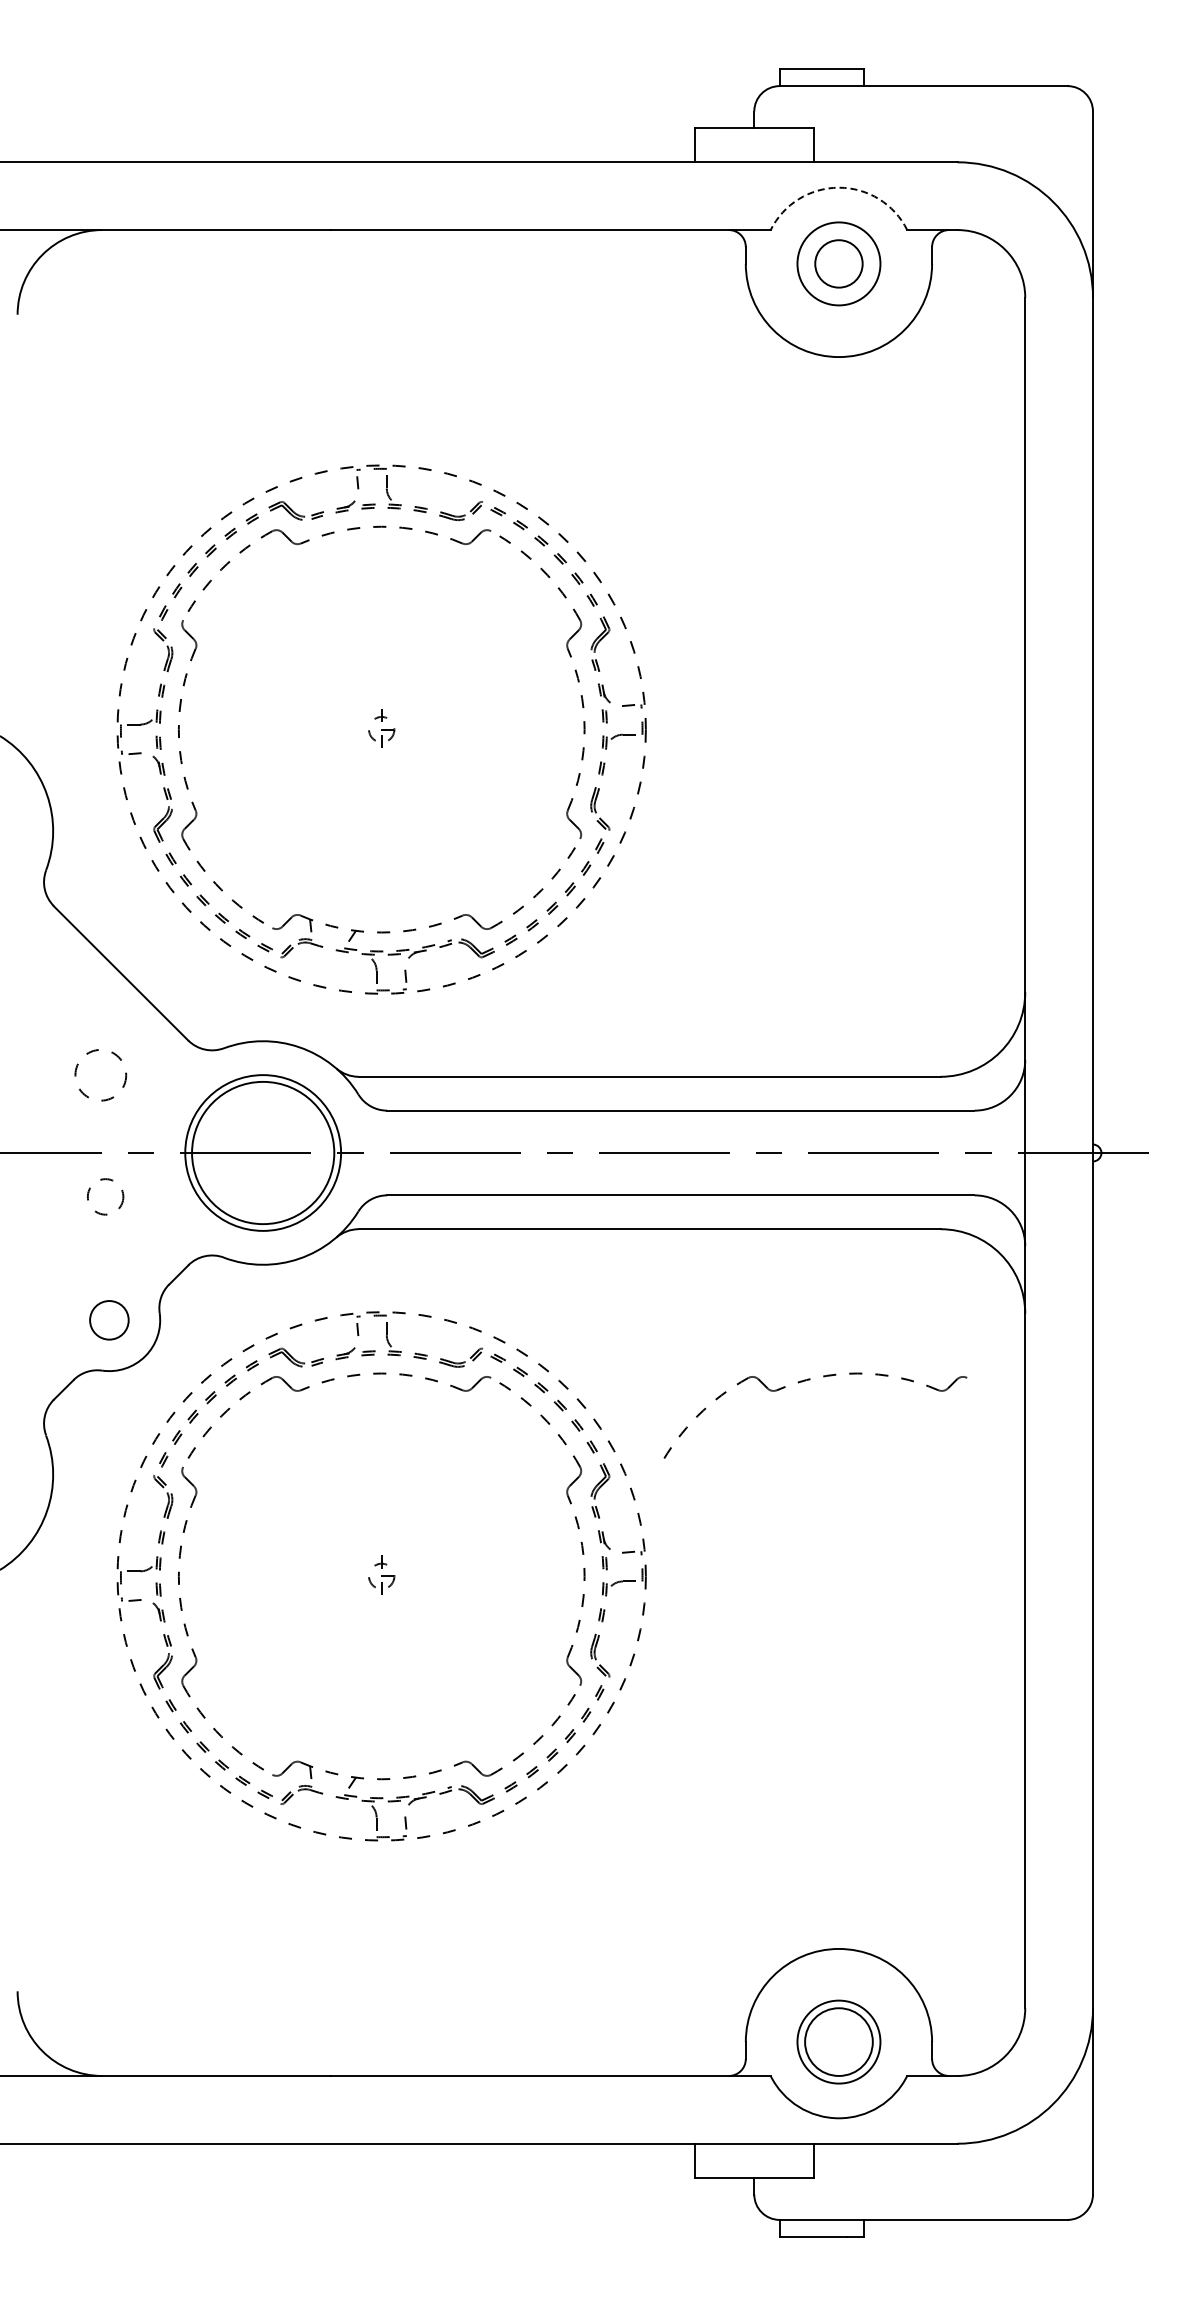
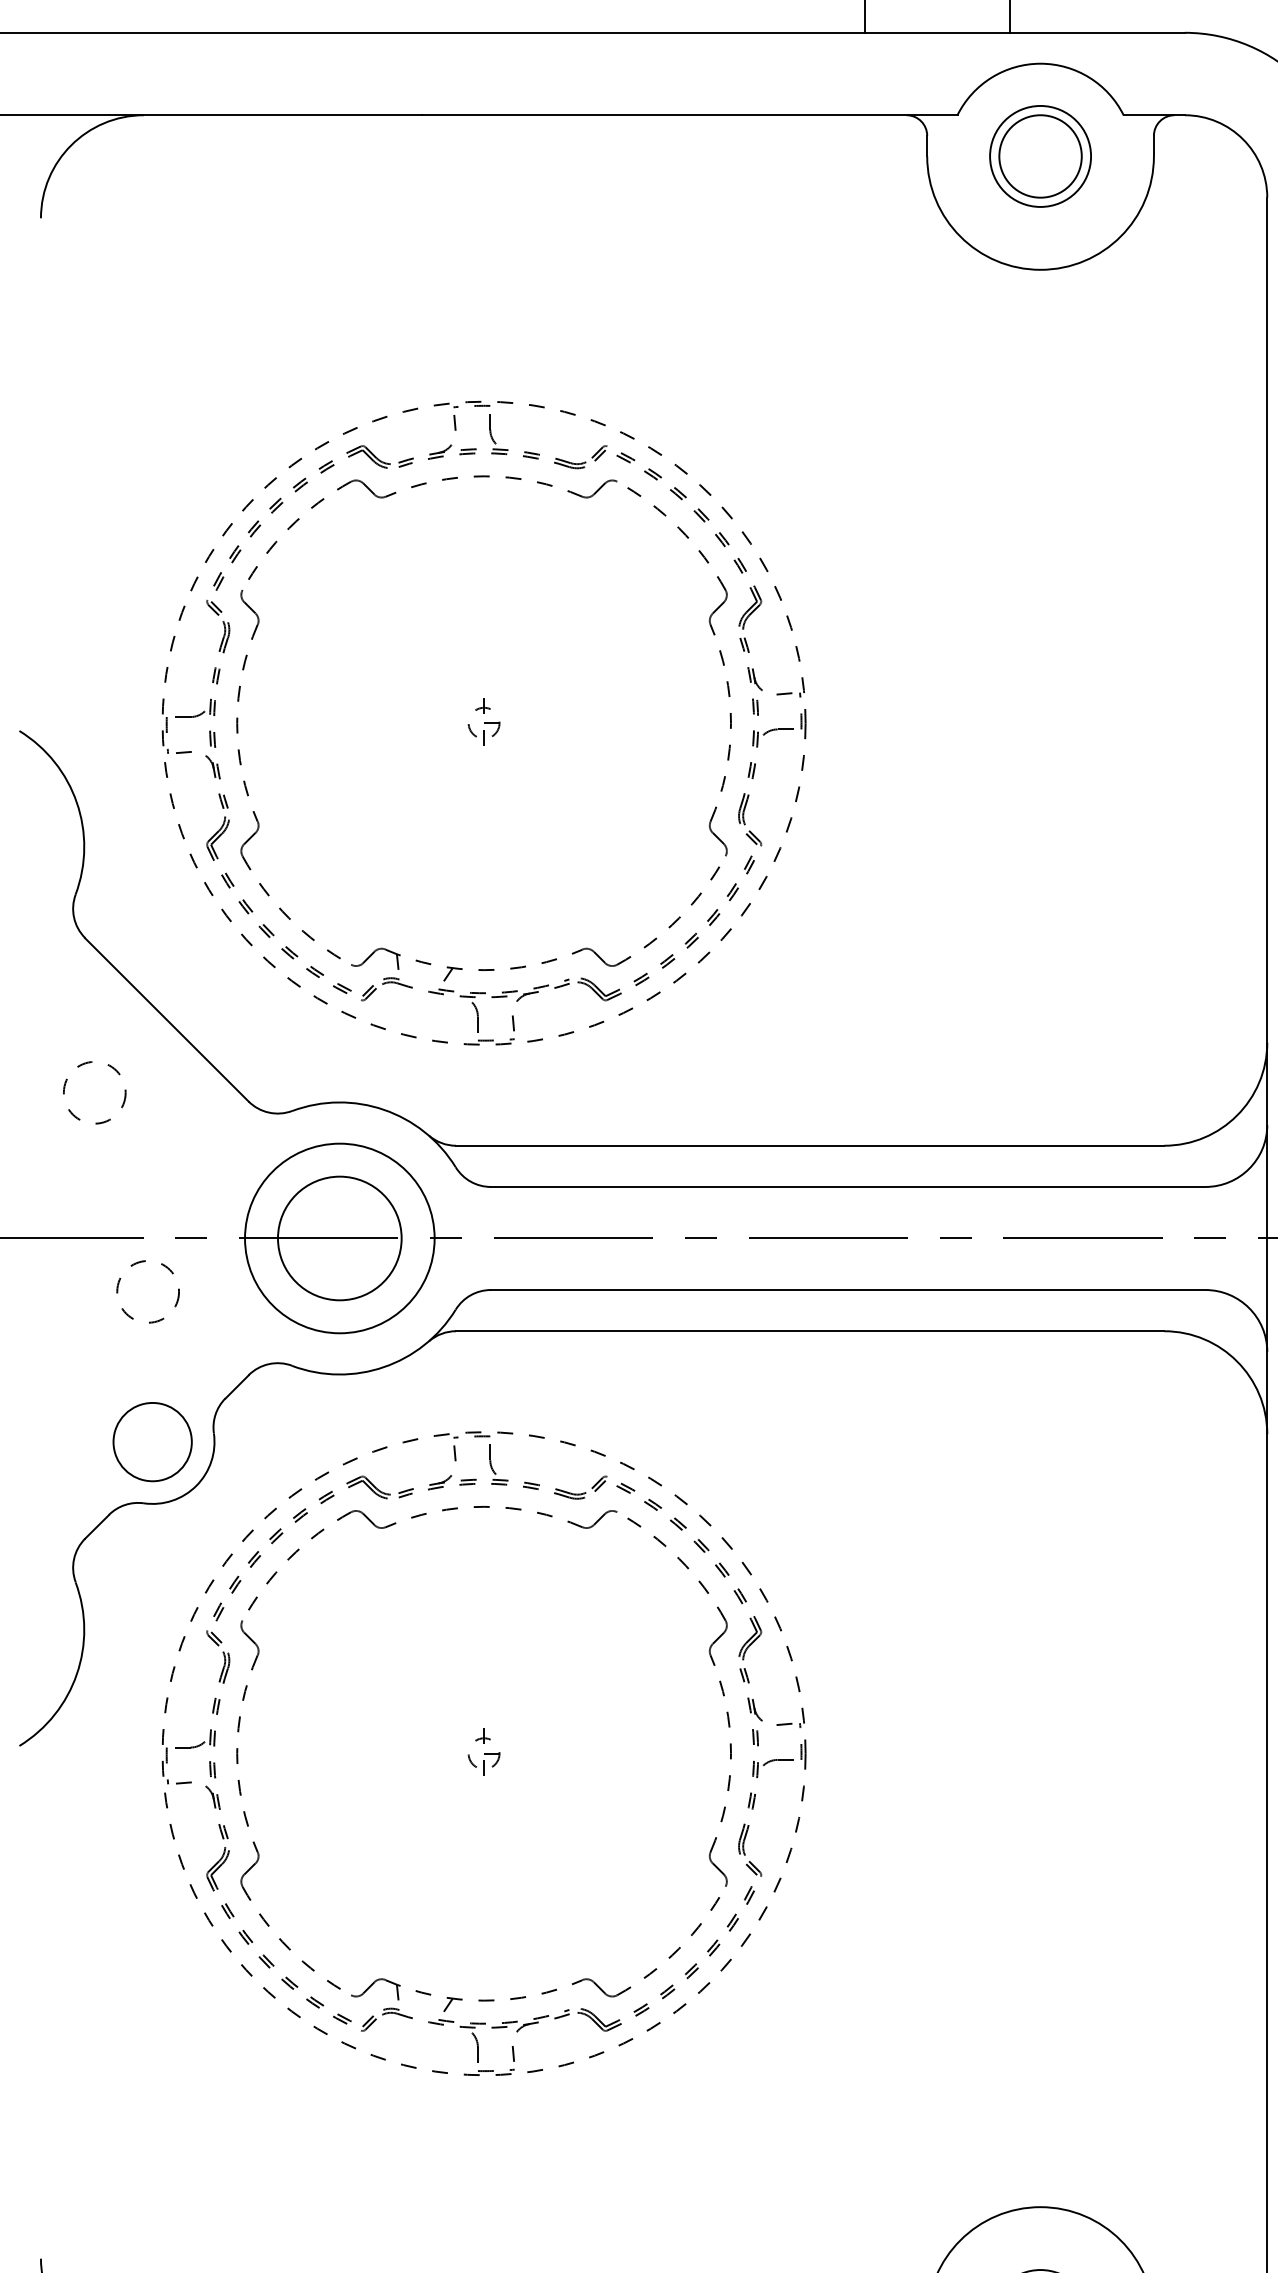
arc: (838, 187) -> (1040, 63), dashed -> solid
circle: (838, 263) -> (1040, 155), size x1.43
circle: (100, 1075) -> (94, 1093), moved
circle: (262, 1152) -> (339, 1237), size x0.71
circle: (105, 1196) -> (147, 1291), size x1.43
circle: (109, 1320) -> (152, 1442), size x1.67
part: (805, 1381) -> (999, 1516), removed

